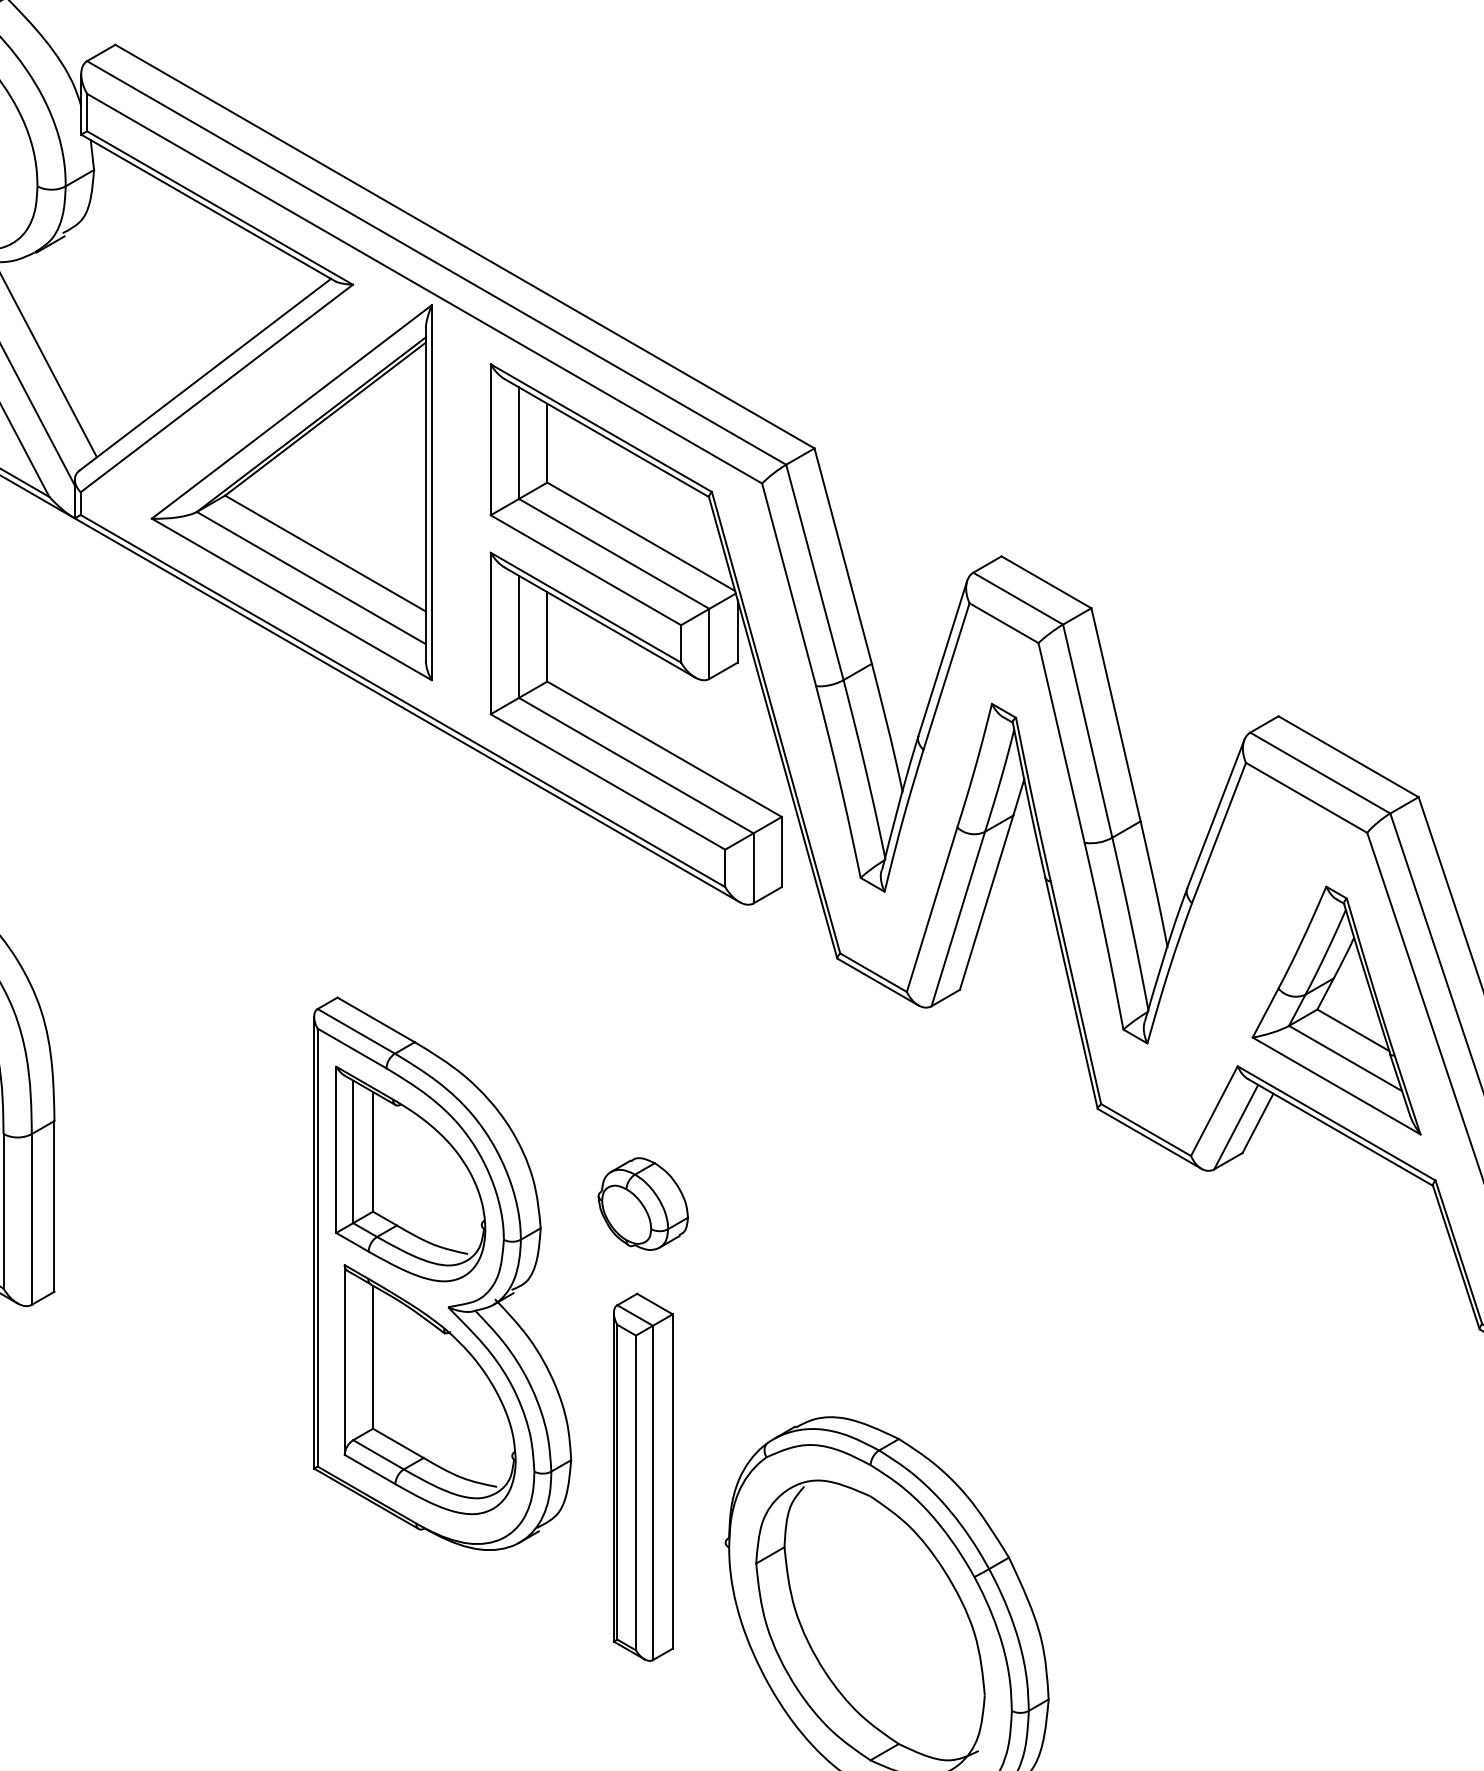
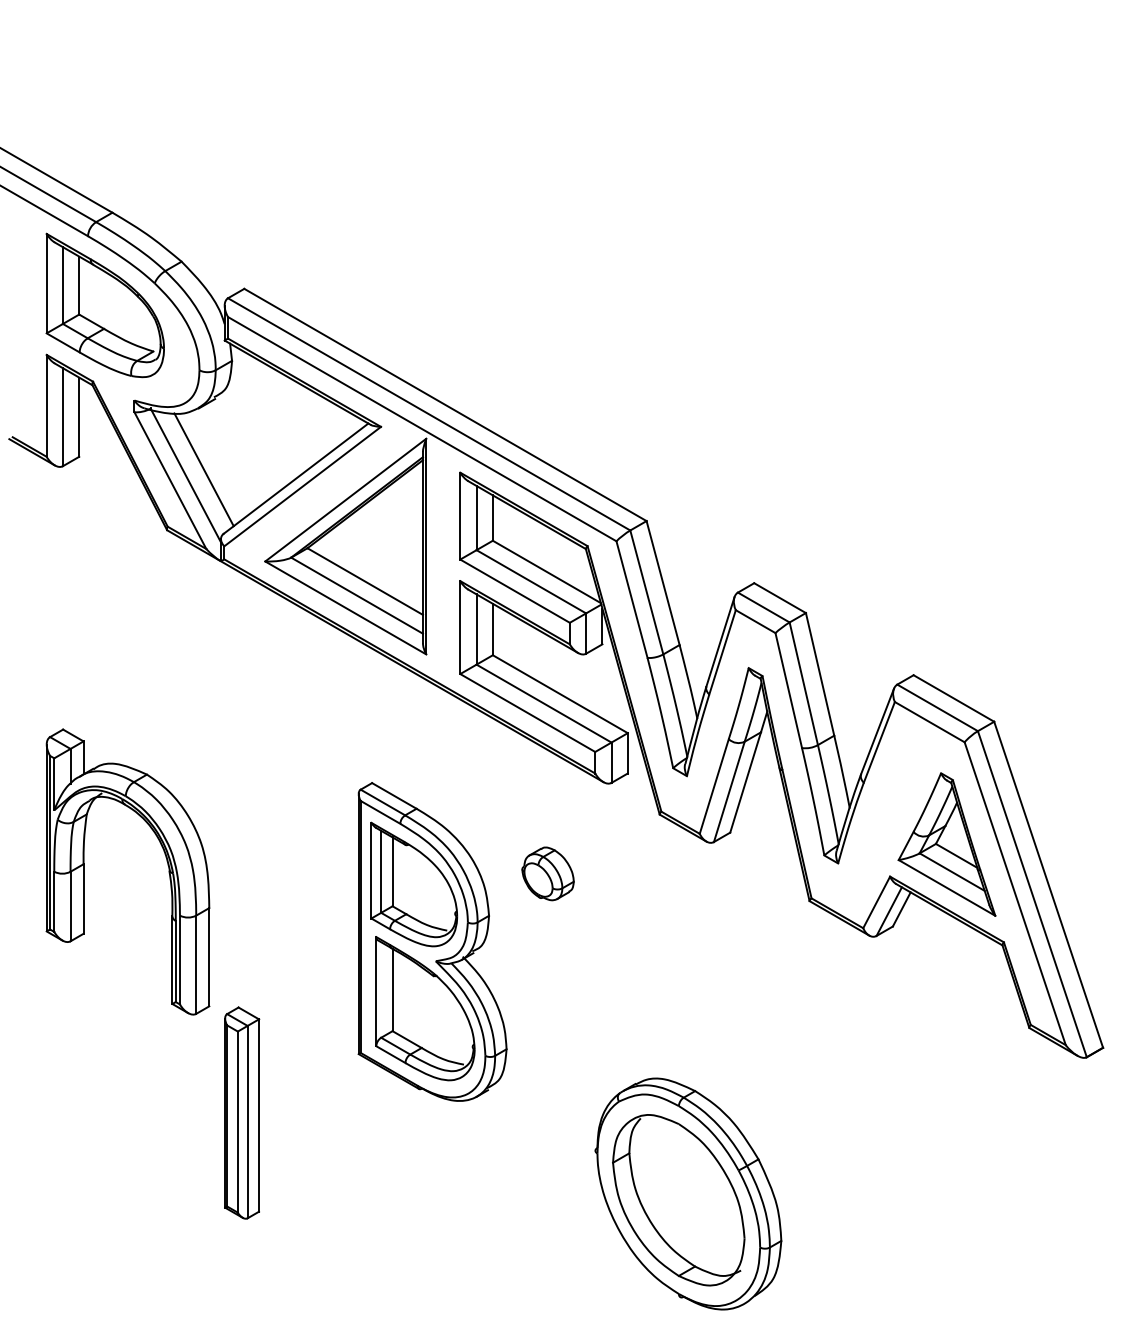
part: (642, 1203) -> (547, 873), moved
part: (442, 1272) -> (432, 941), moved
part: (644, 1476) -> (242, 1112), moved

